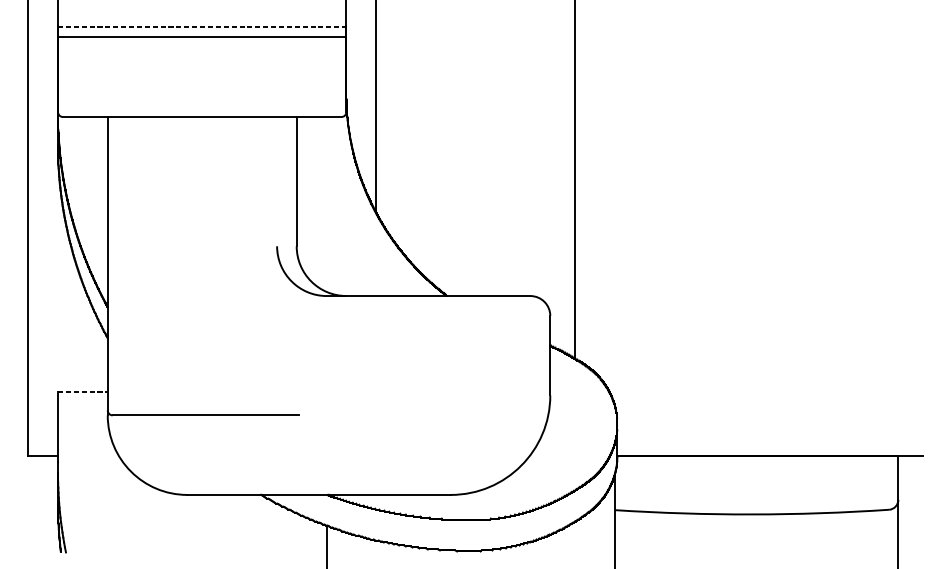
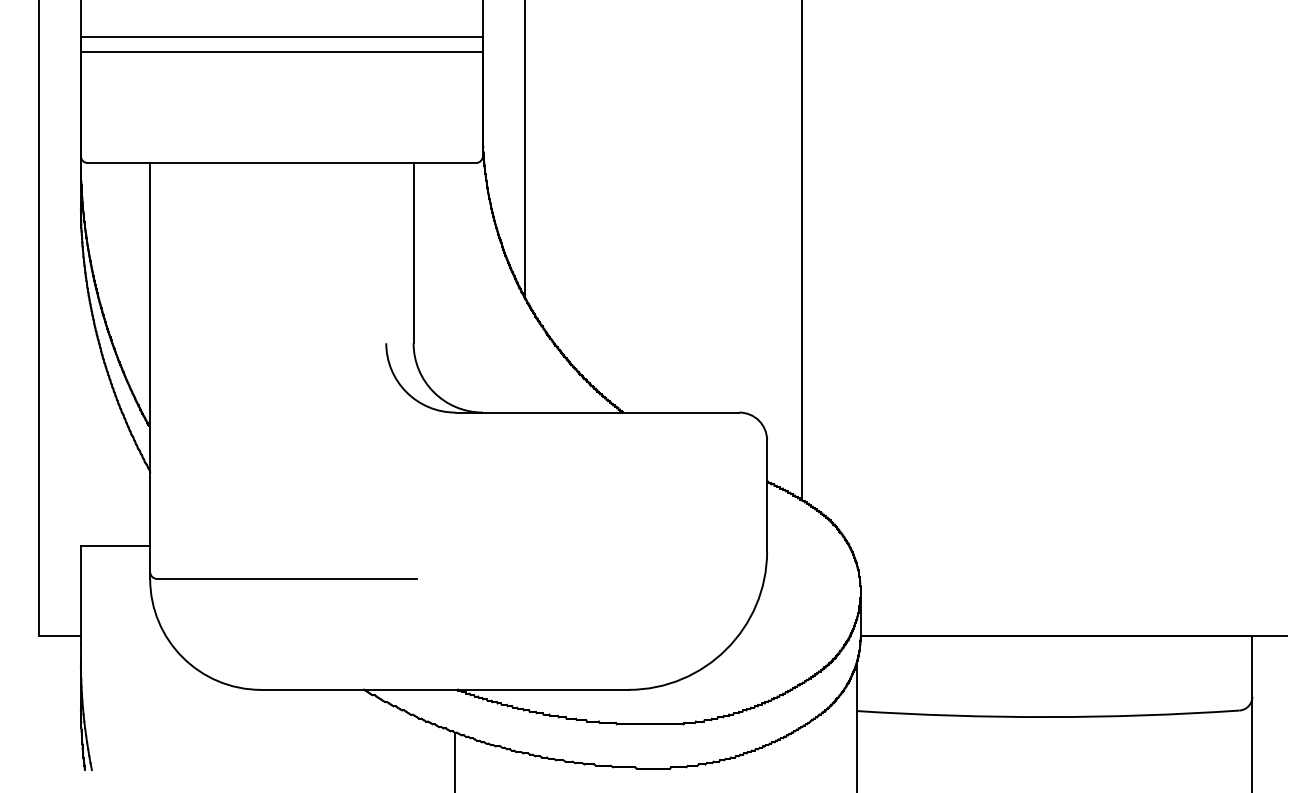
line: (202, 26) -> (282, 37), dashed -> solid
line: (82, 392) -> (115, 546), dashed -> solid

